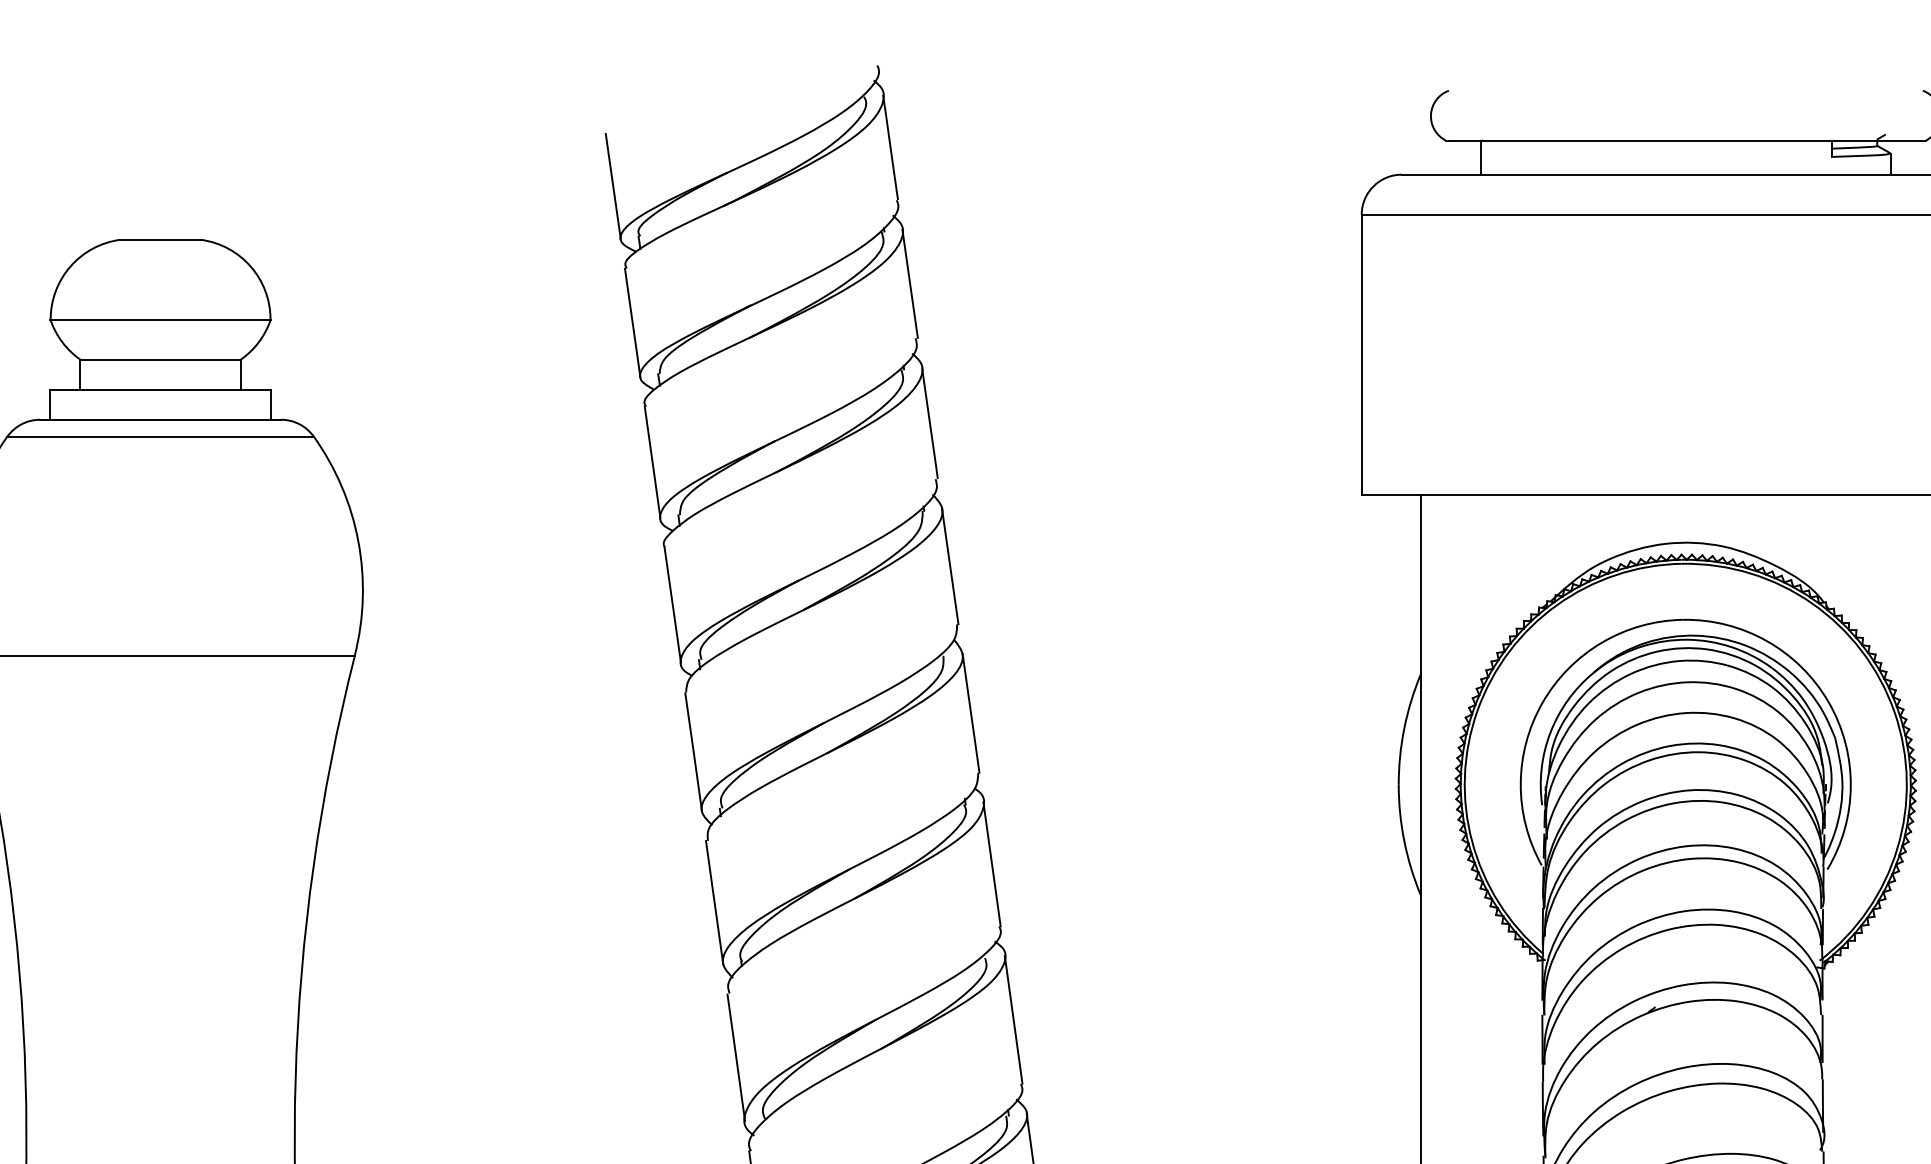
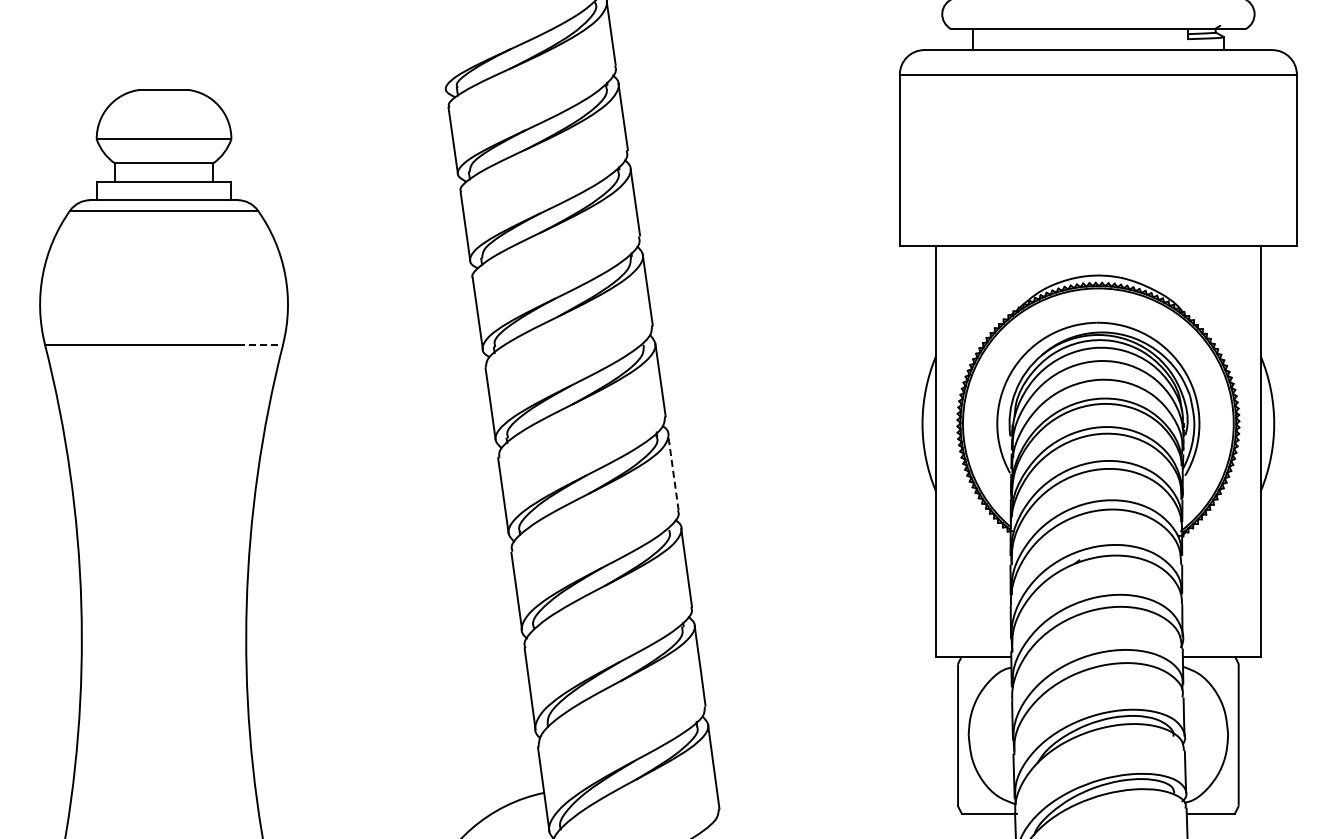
line: (611, 186) -> (440, 57), removed
line: (318, 655) -> (260, 344), solid -> dashed
line: (992, 864) -> (673, 472), solid -> dashed

